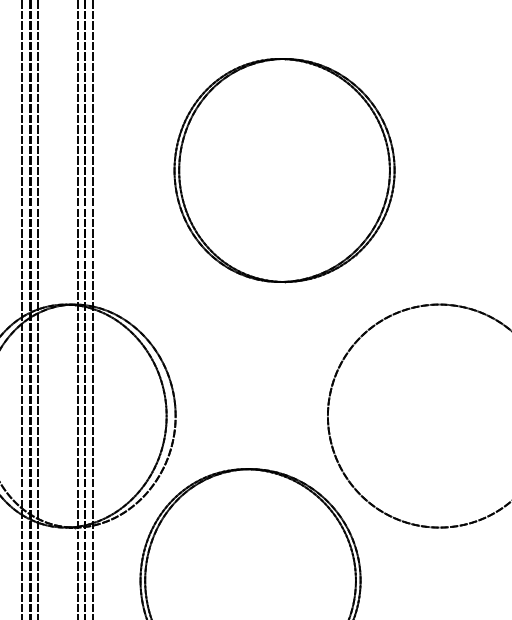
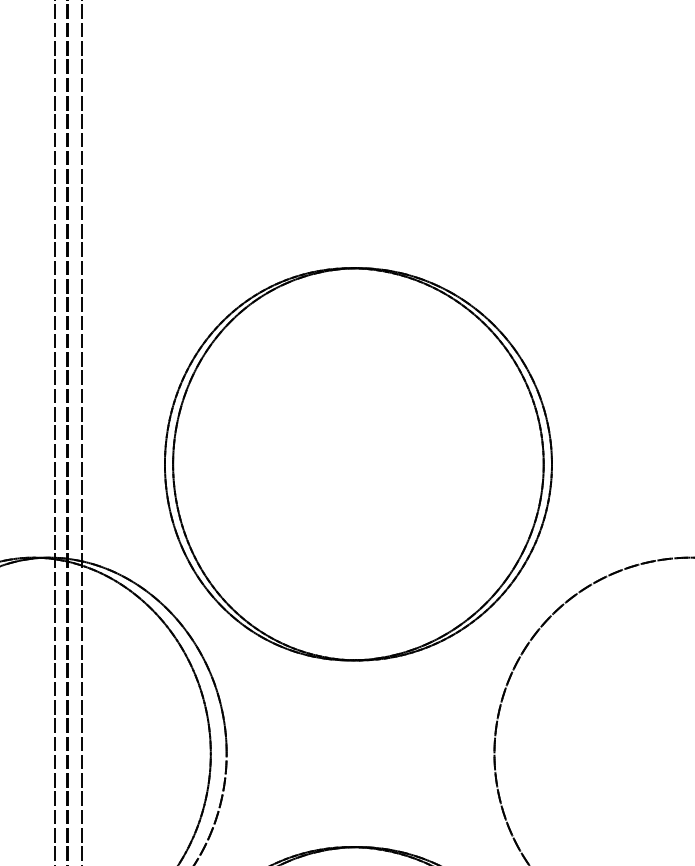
part: (284, 170) -> (358, 464), moved

